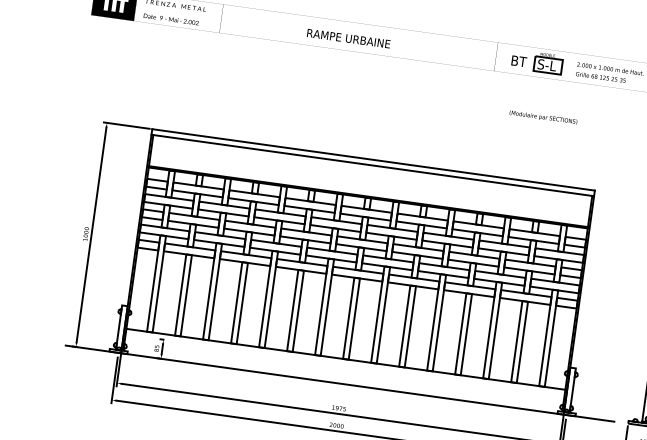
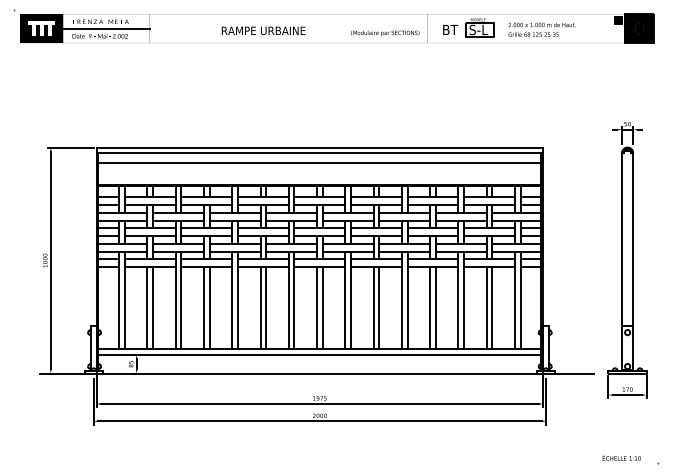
line: (178, 12) -> (106, 28), added
text: (348, 38) -> (263, 30), moved
text: (543, 117) -> (385, 33), moved
line: (371, 174) -> (319, 162), added
line: (344, 364) -> (319, 354), added

